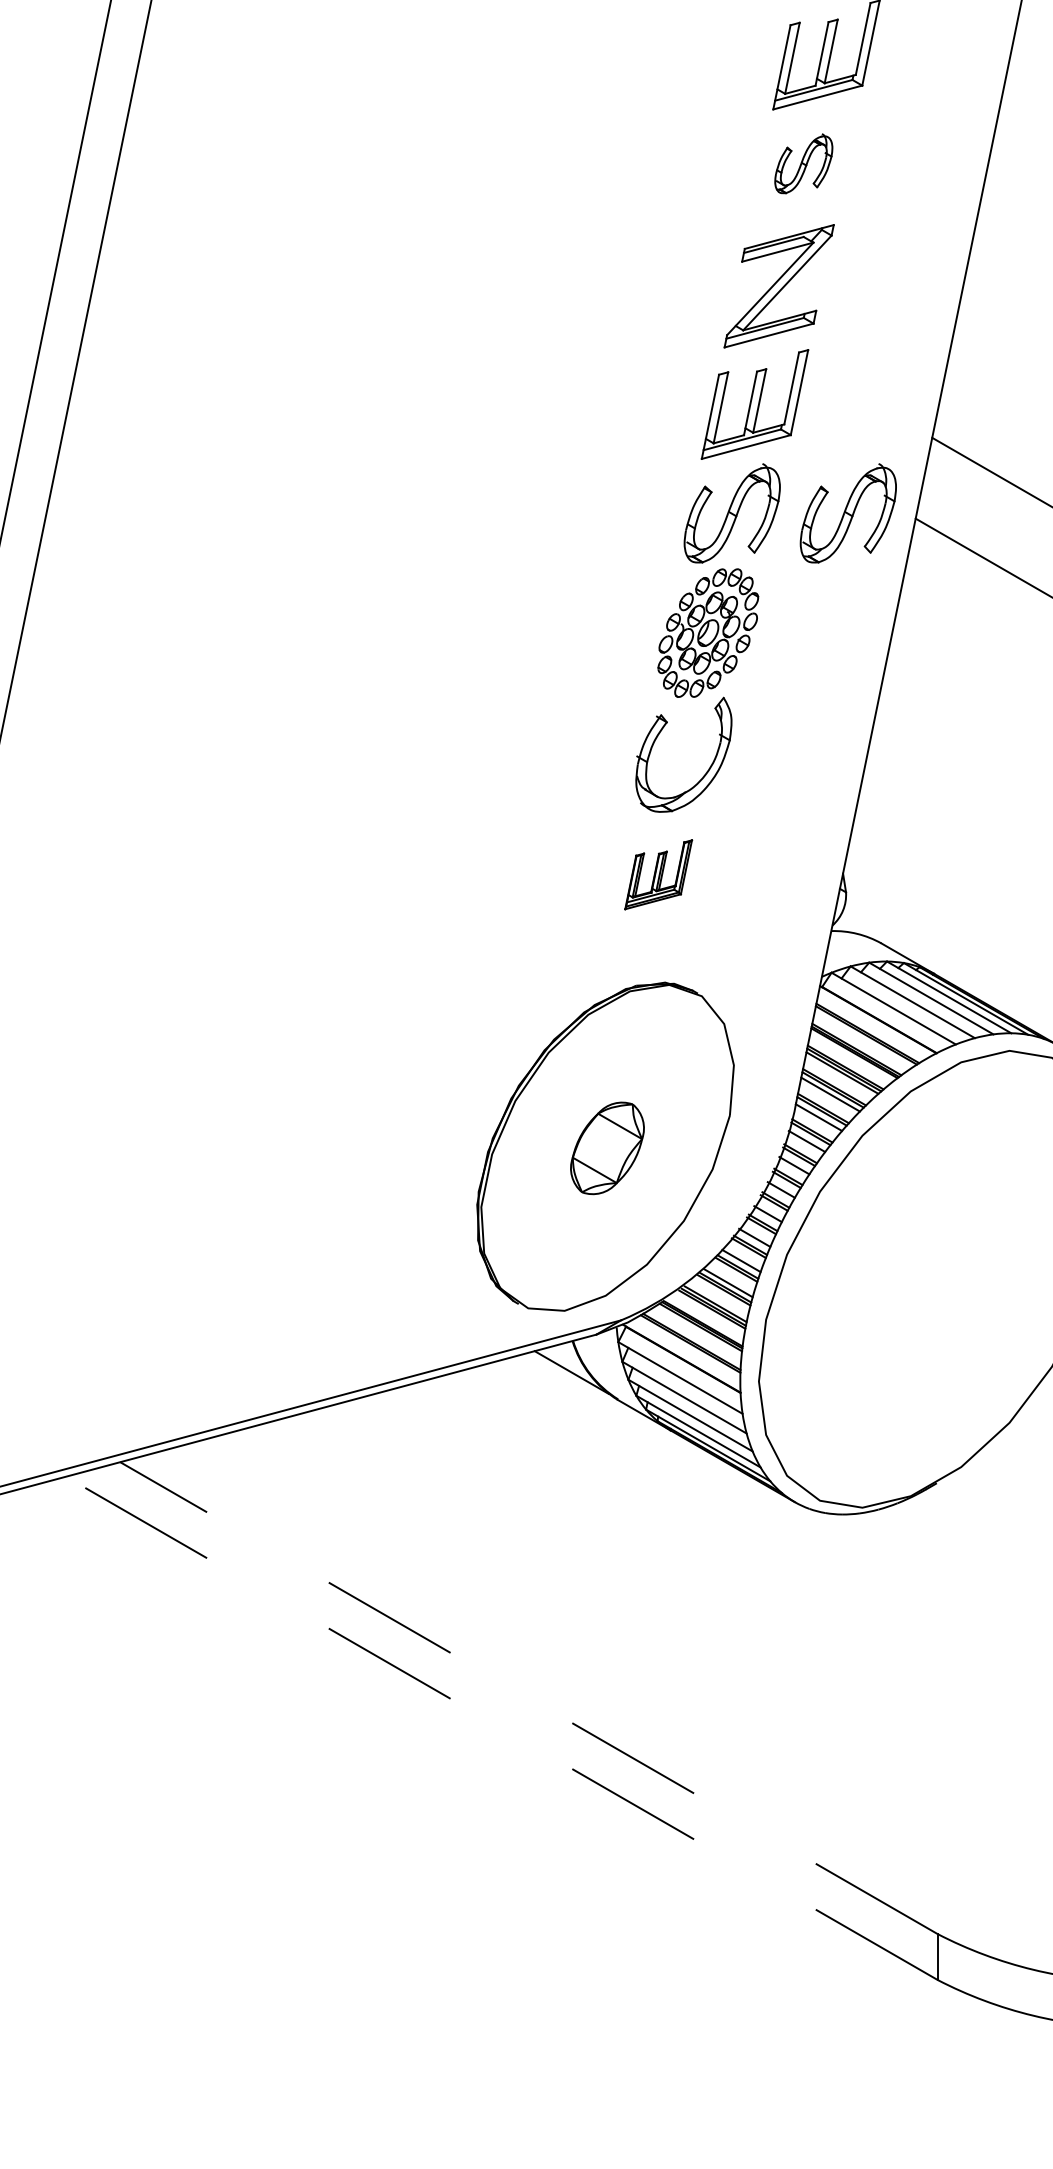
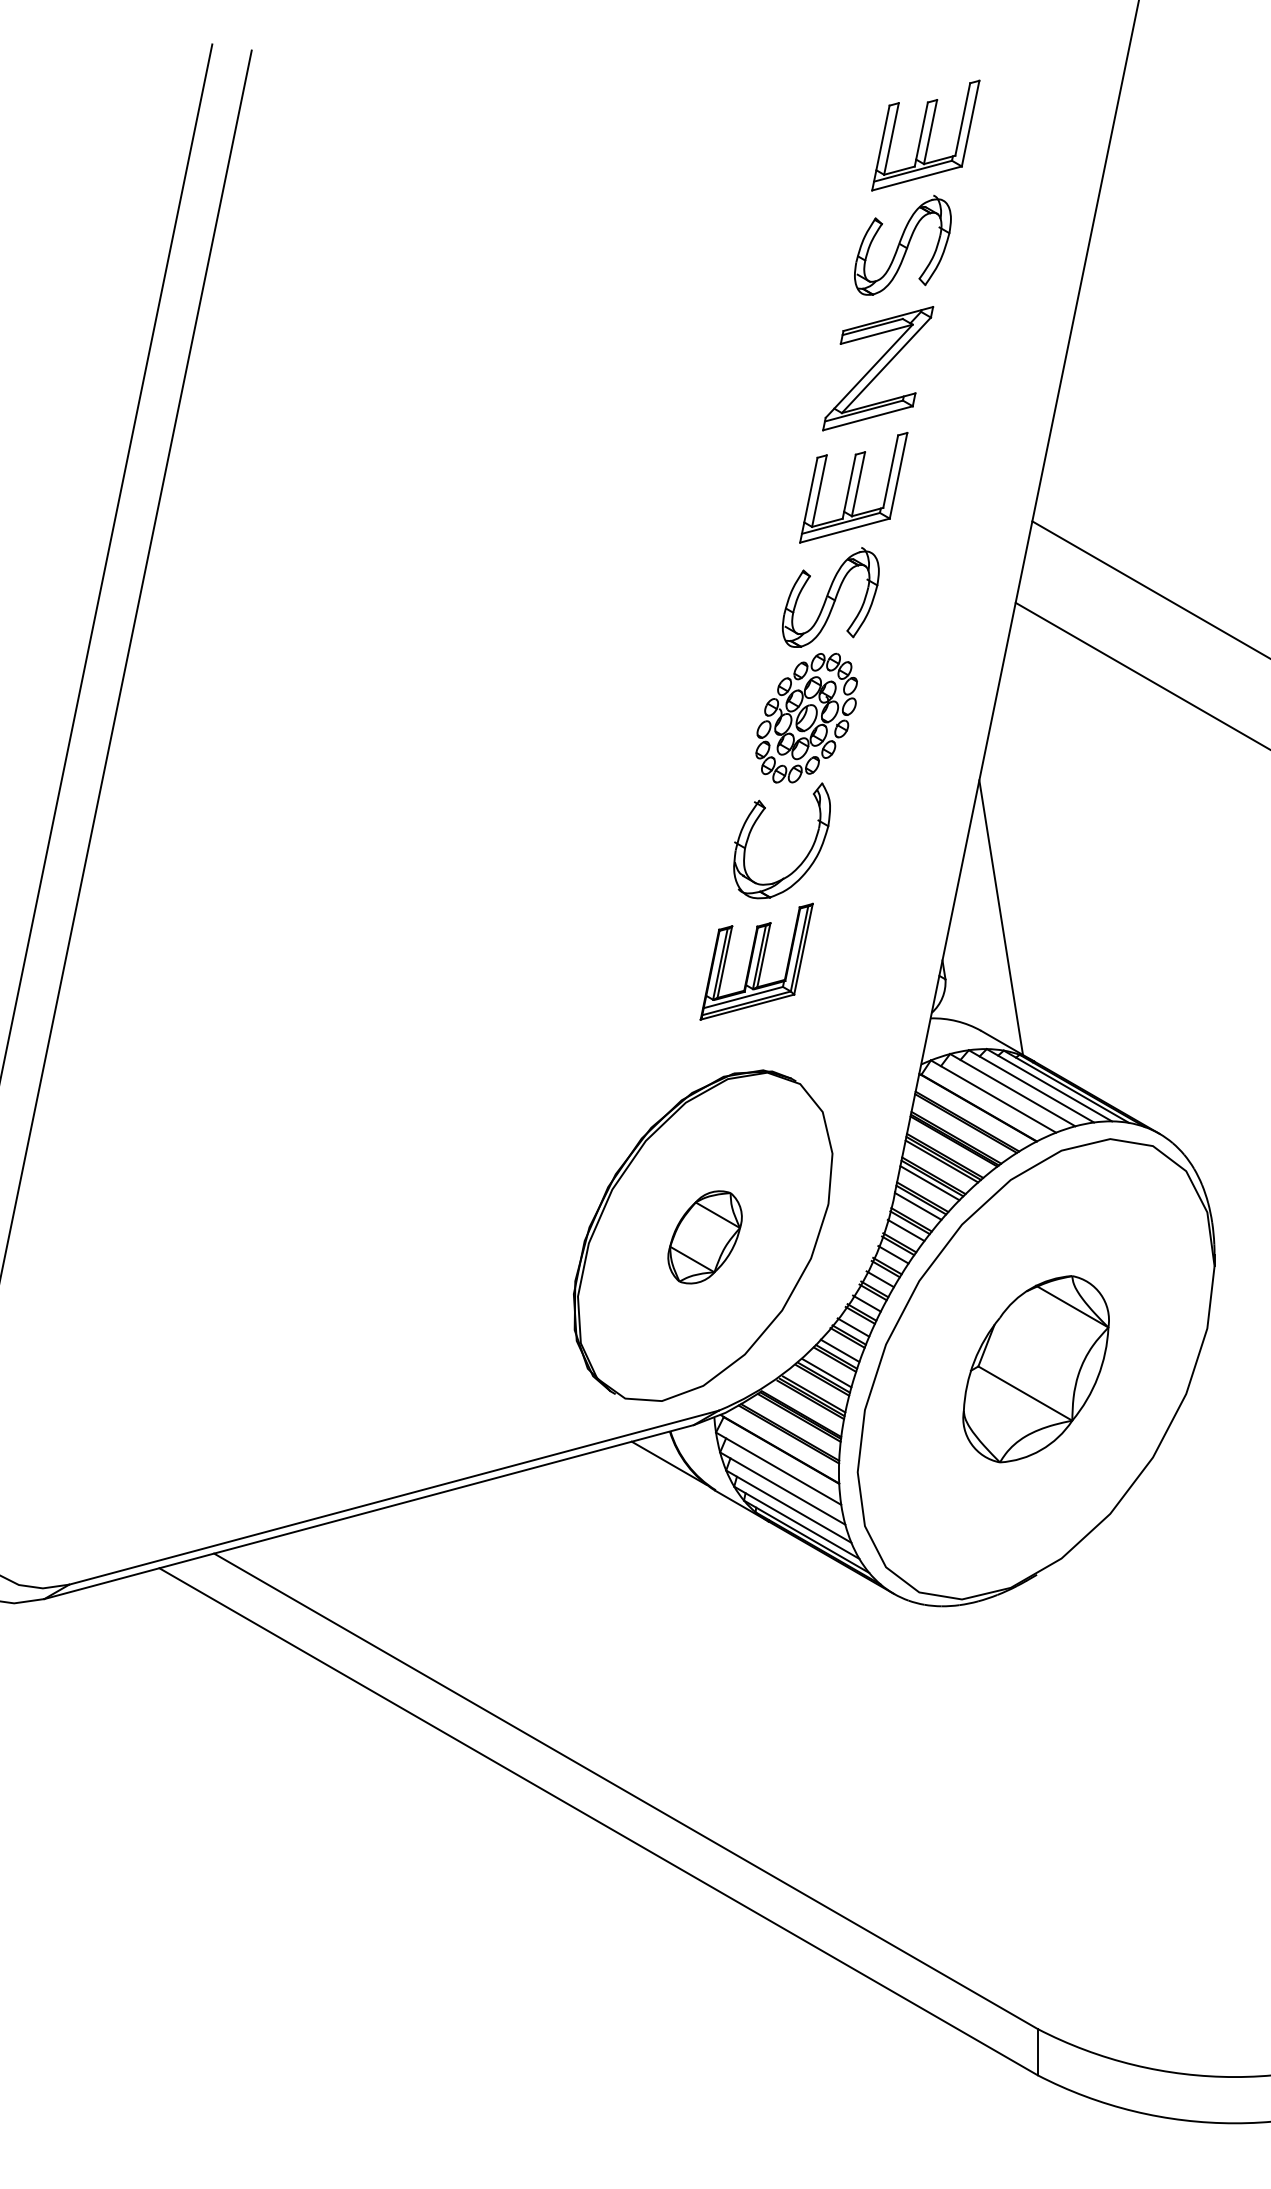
part: (803, 163) -> (902, 244), size x1.67
part: (848, 513) -> (947, 597), removed
line: (901, 830) -> (1001, 917), added
part: (658, 874) -> (756, 961), size x1.67
part: (935, 1279) -> (1035, 1369), added
line: (528, 1698) -> (625, 1791), dashed -> solid
line: (501, 1728) -> (598, 1821), dashed -> solid

